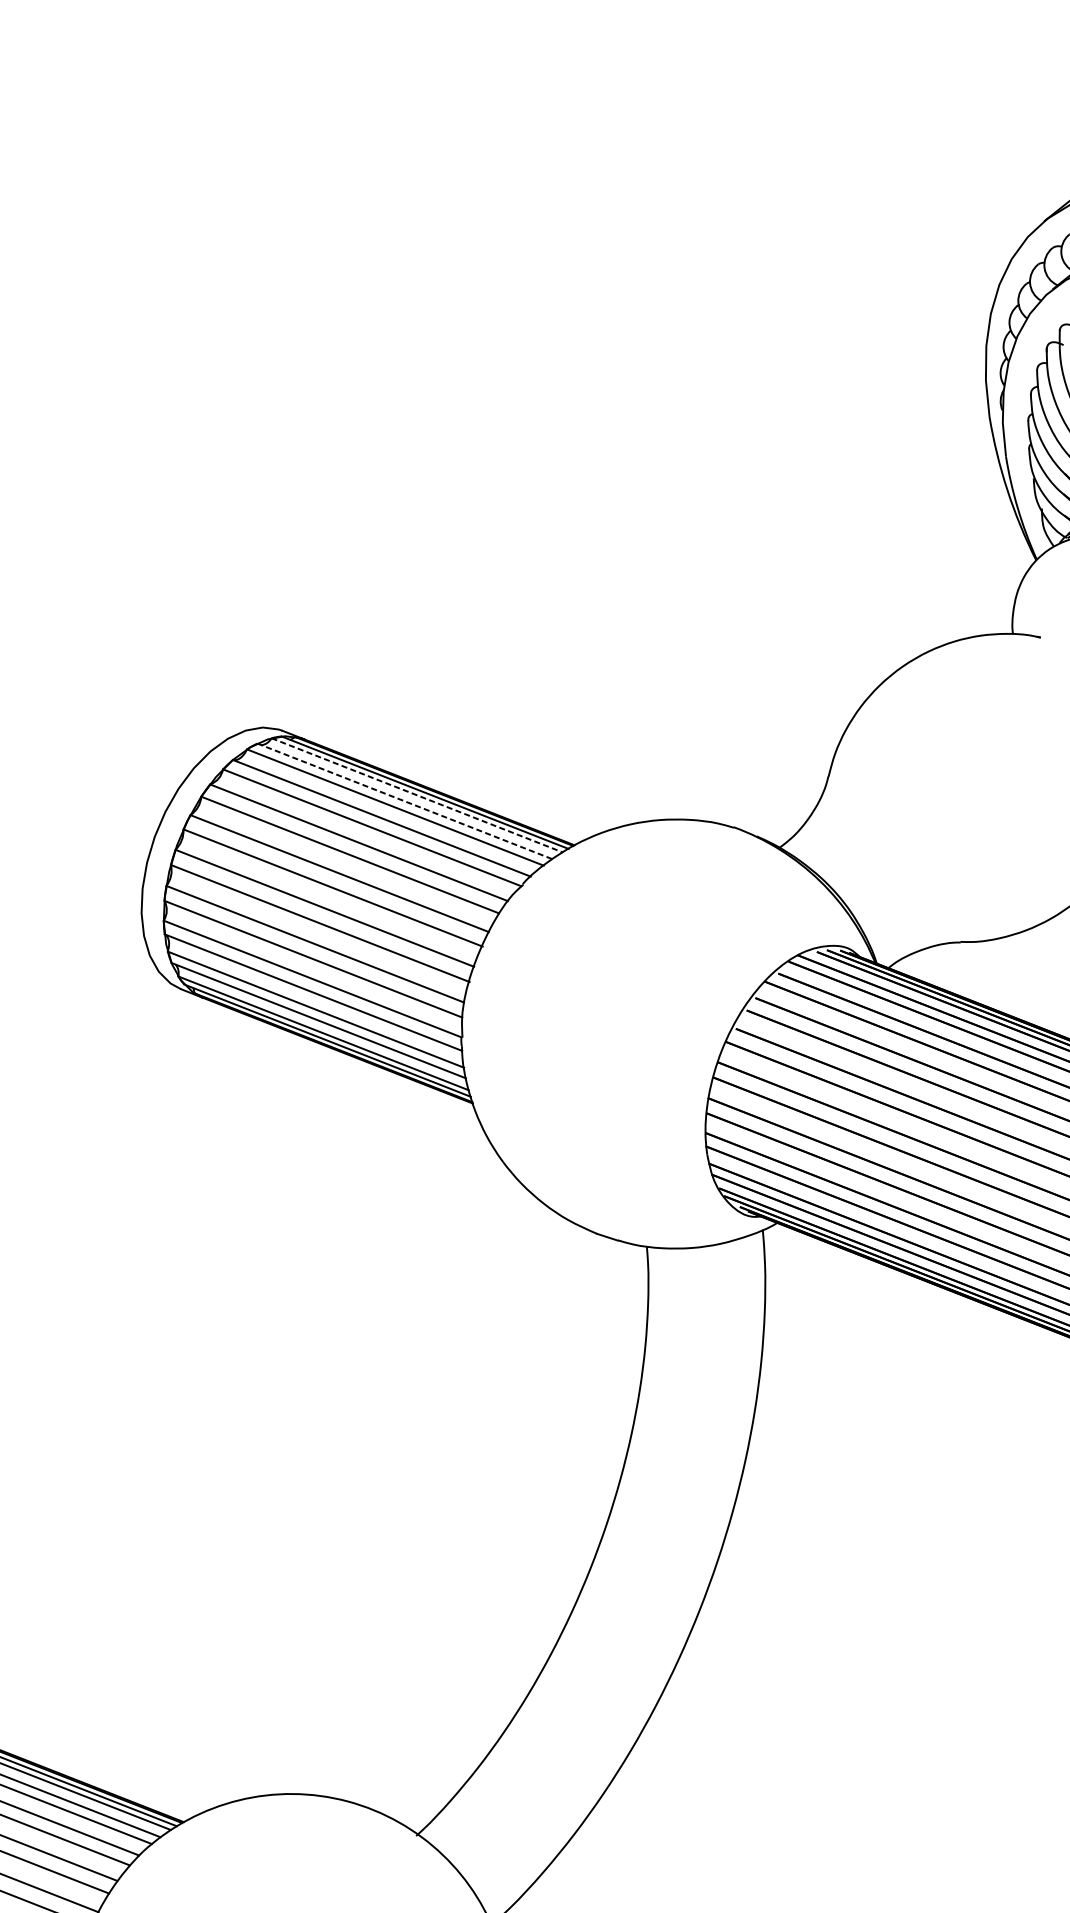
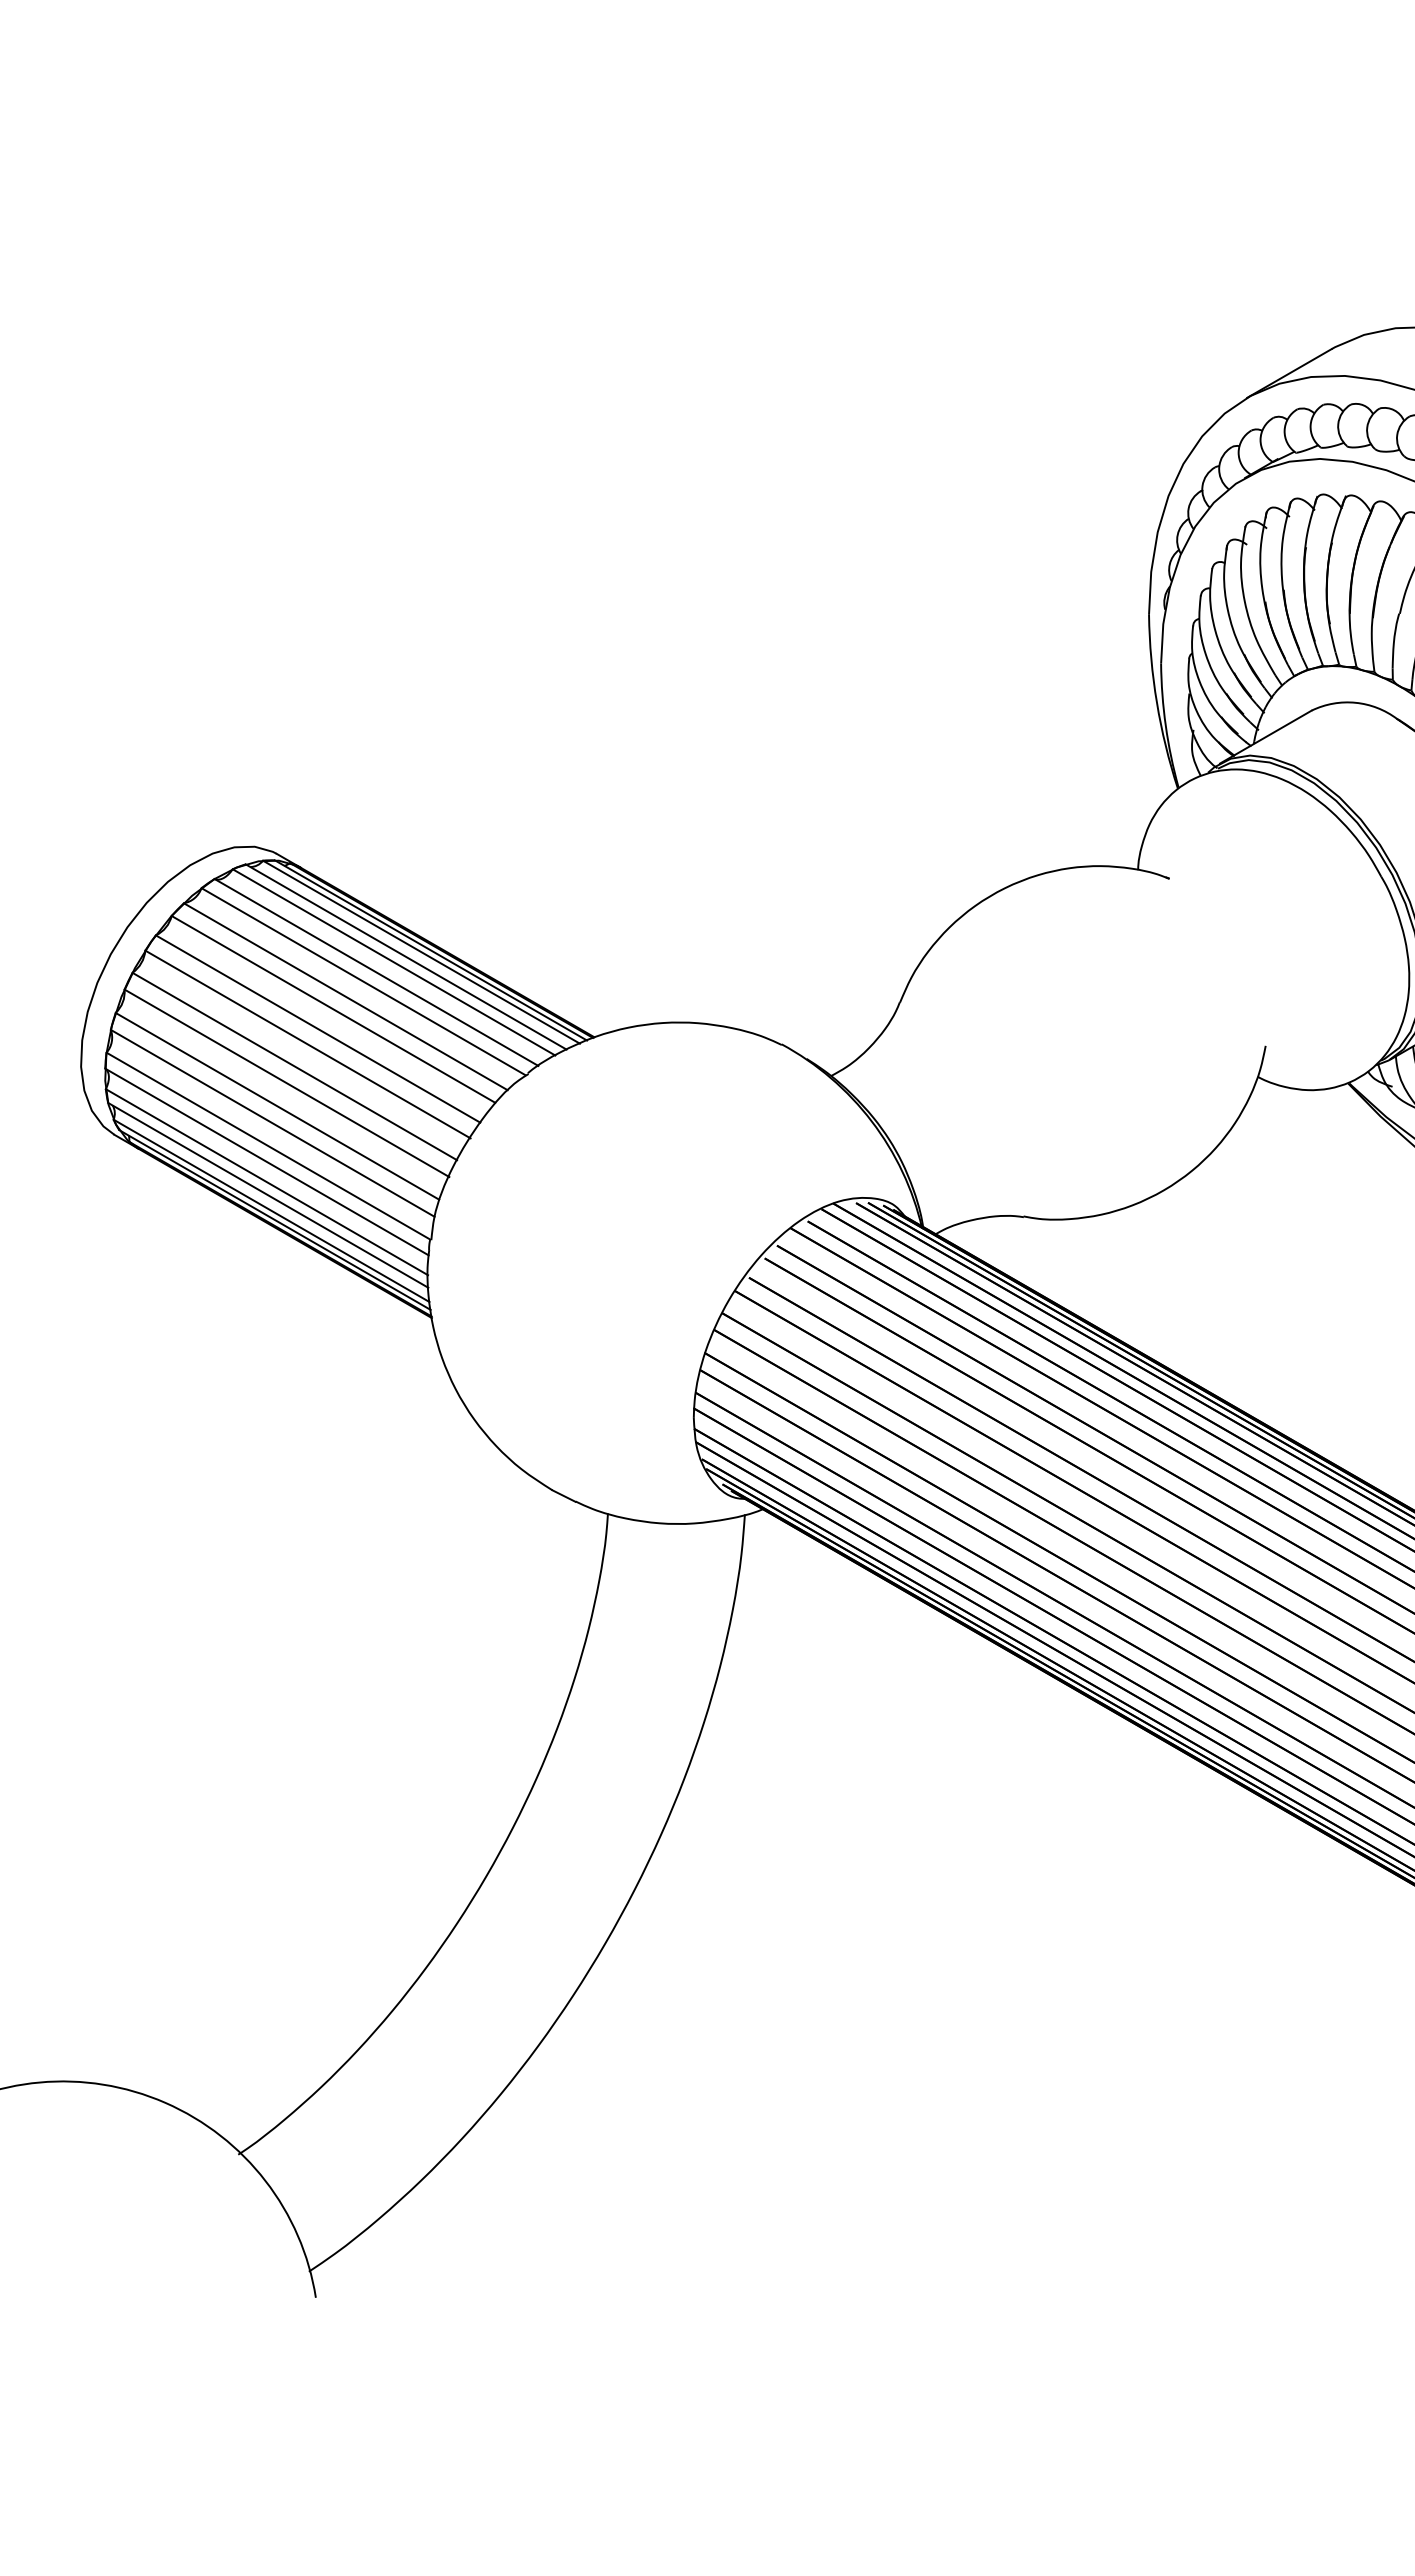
line: (417, 795) -> (421, 952), dashed -> solid
line: (405, 801) -> (406, 957), dashed -> solid

